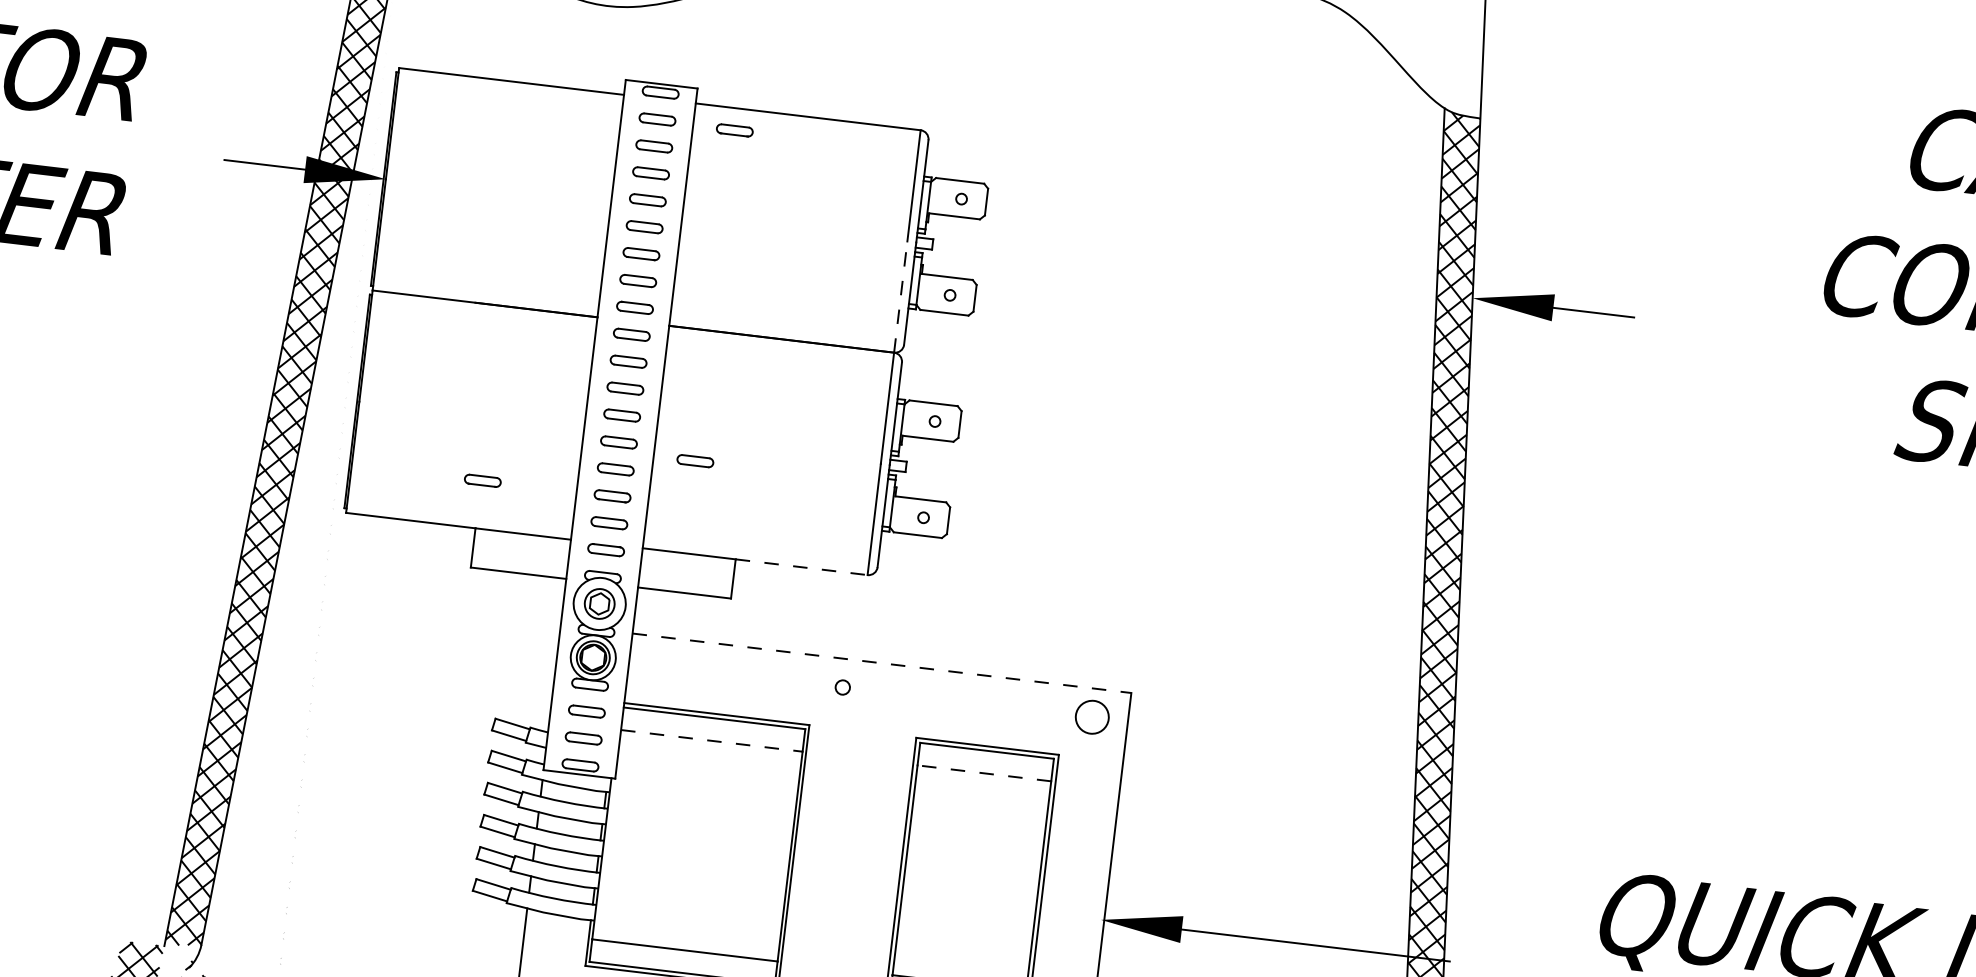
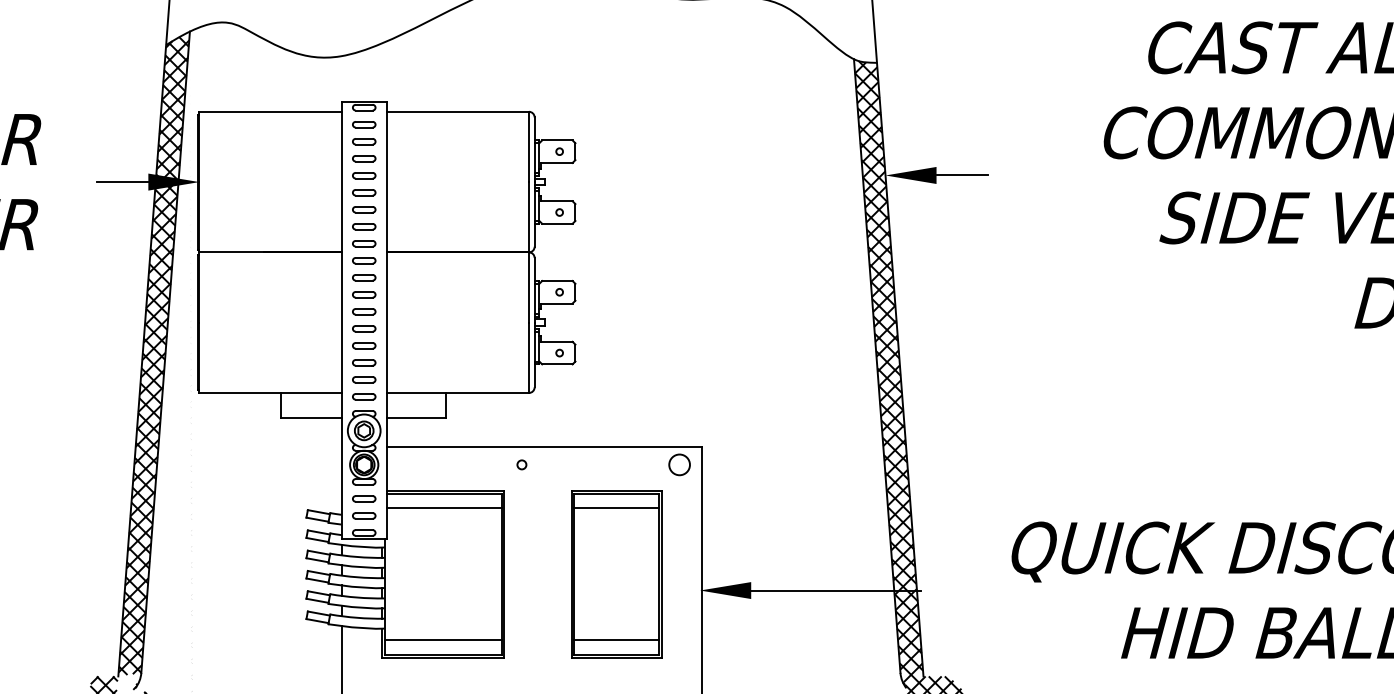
part: (735, 130) -> (413, 125), removed
line: (901, 295) -> (529, 216), dashed -> solid
part: (695, 460) -> (413, 334), removed
part: (483, 480) -> (282, 362), removed
line: (802, 566) -> (487, 392), dashed -> solid
line: (881, 662) -> (544, 446), dashed -> solid
line: (712, 740) -> (444, 507), dashed -> solid
line: (984, 772) -> (616, 507), dashed -> solid

